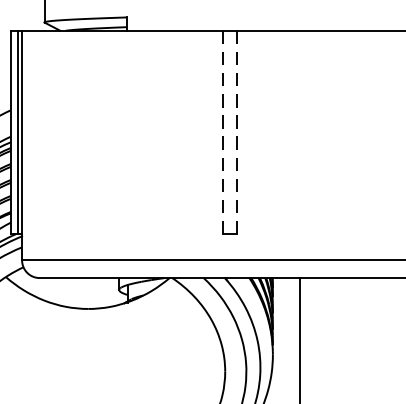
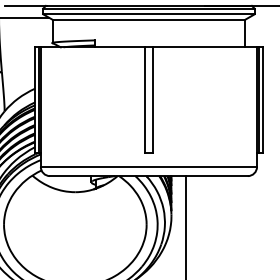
line: (223, 132) -> (145, 100), dashed -> solid
line: (236, 132) -> (152, 100), dashed -> solid

